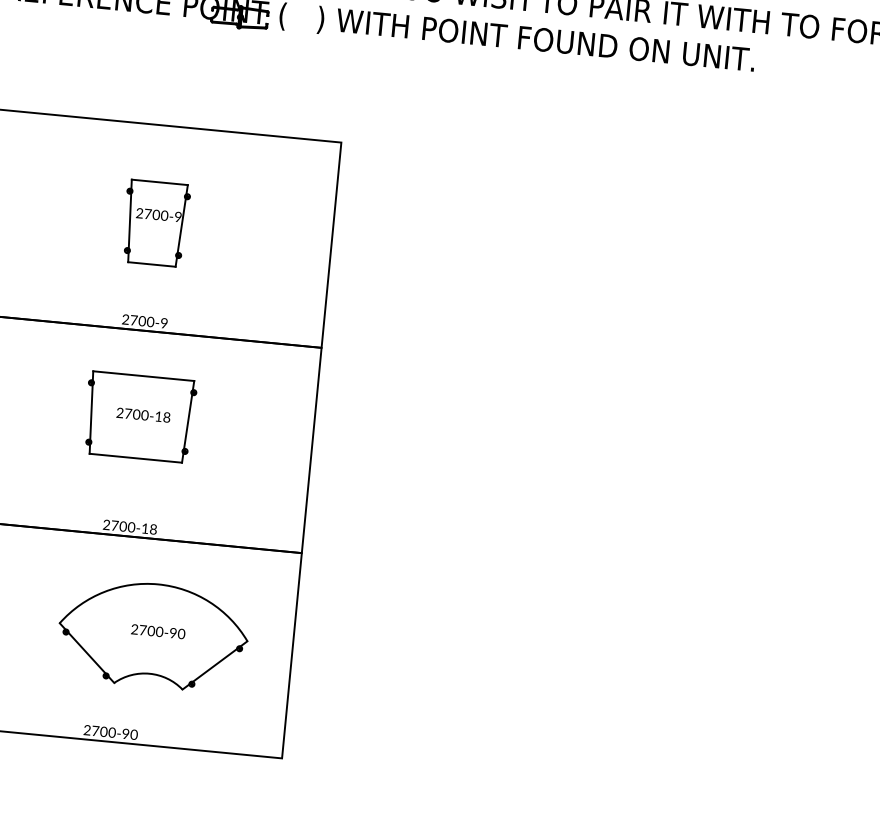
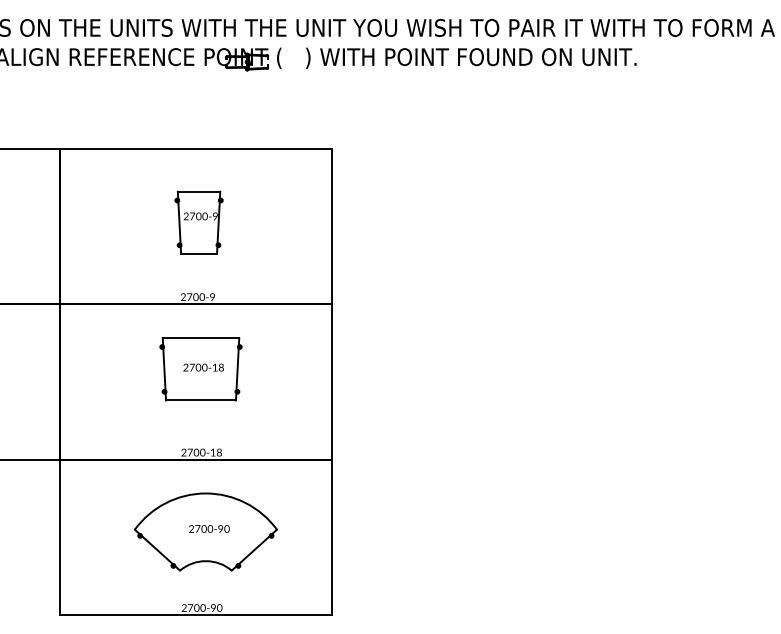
part: (152, 634) -> (205, 531), moved

